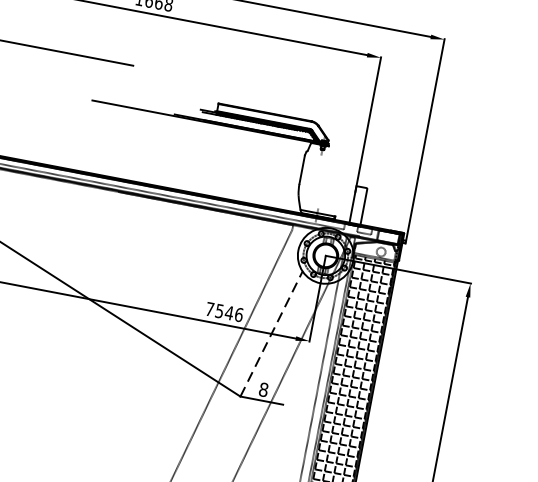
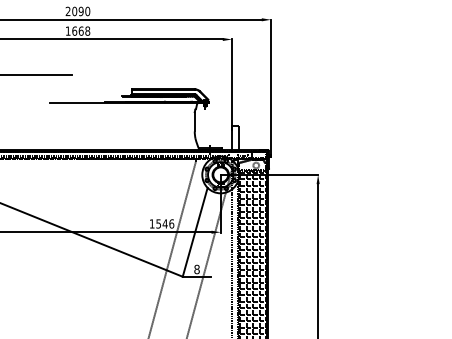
text: (209, 308) -> (151, 223), 7546 -> 1546
line: (272, 332) -> (195, 231), dashed -> solid

